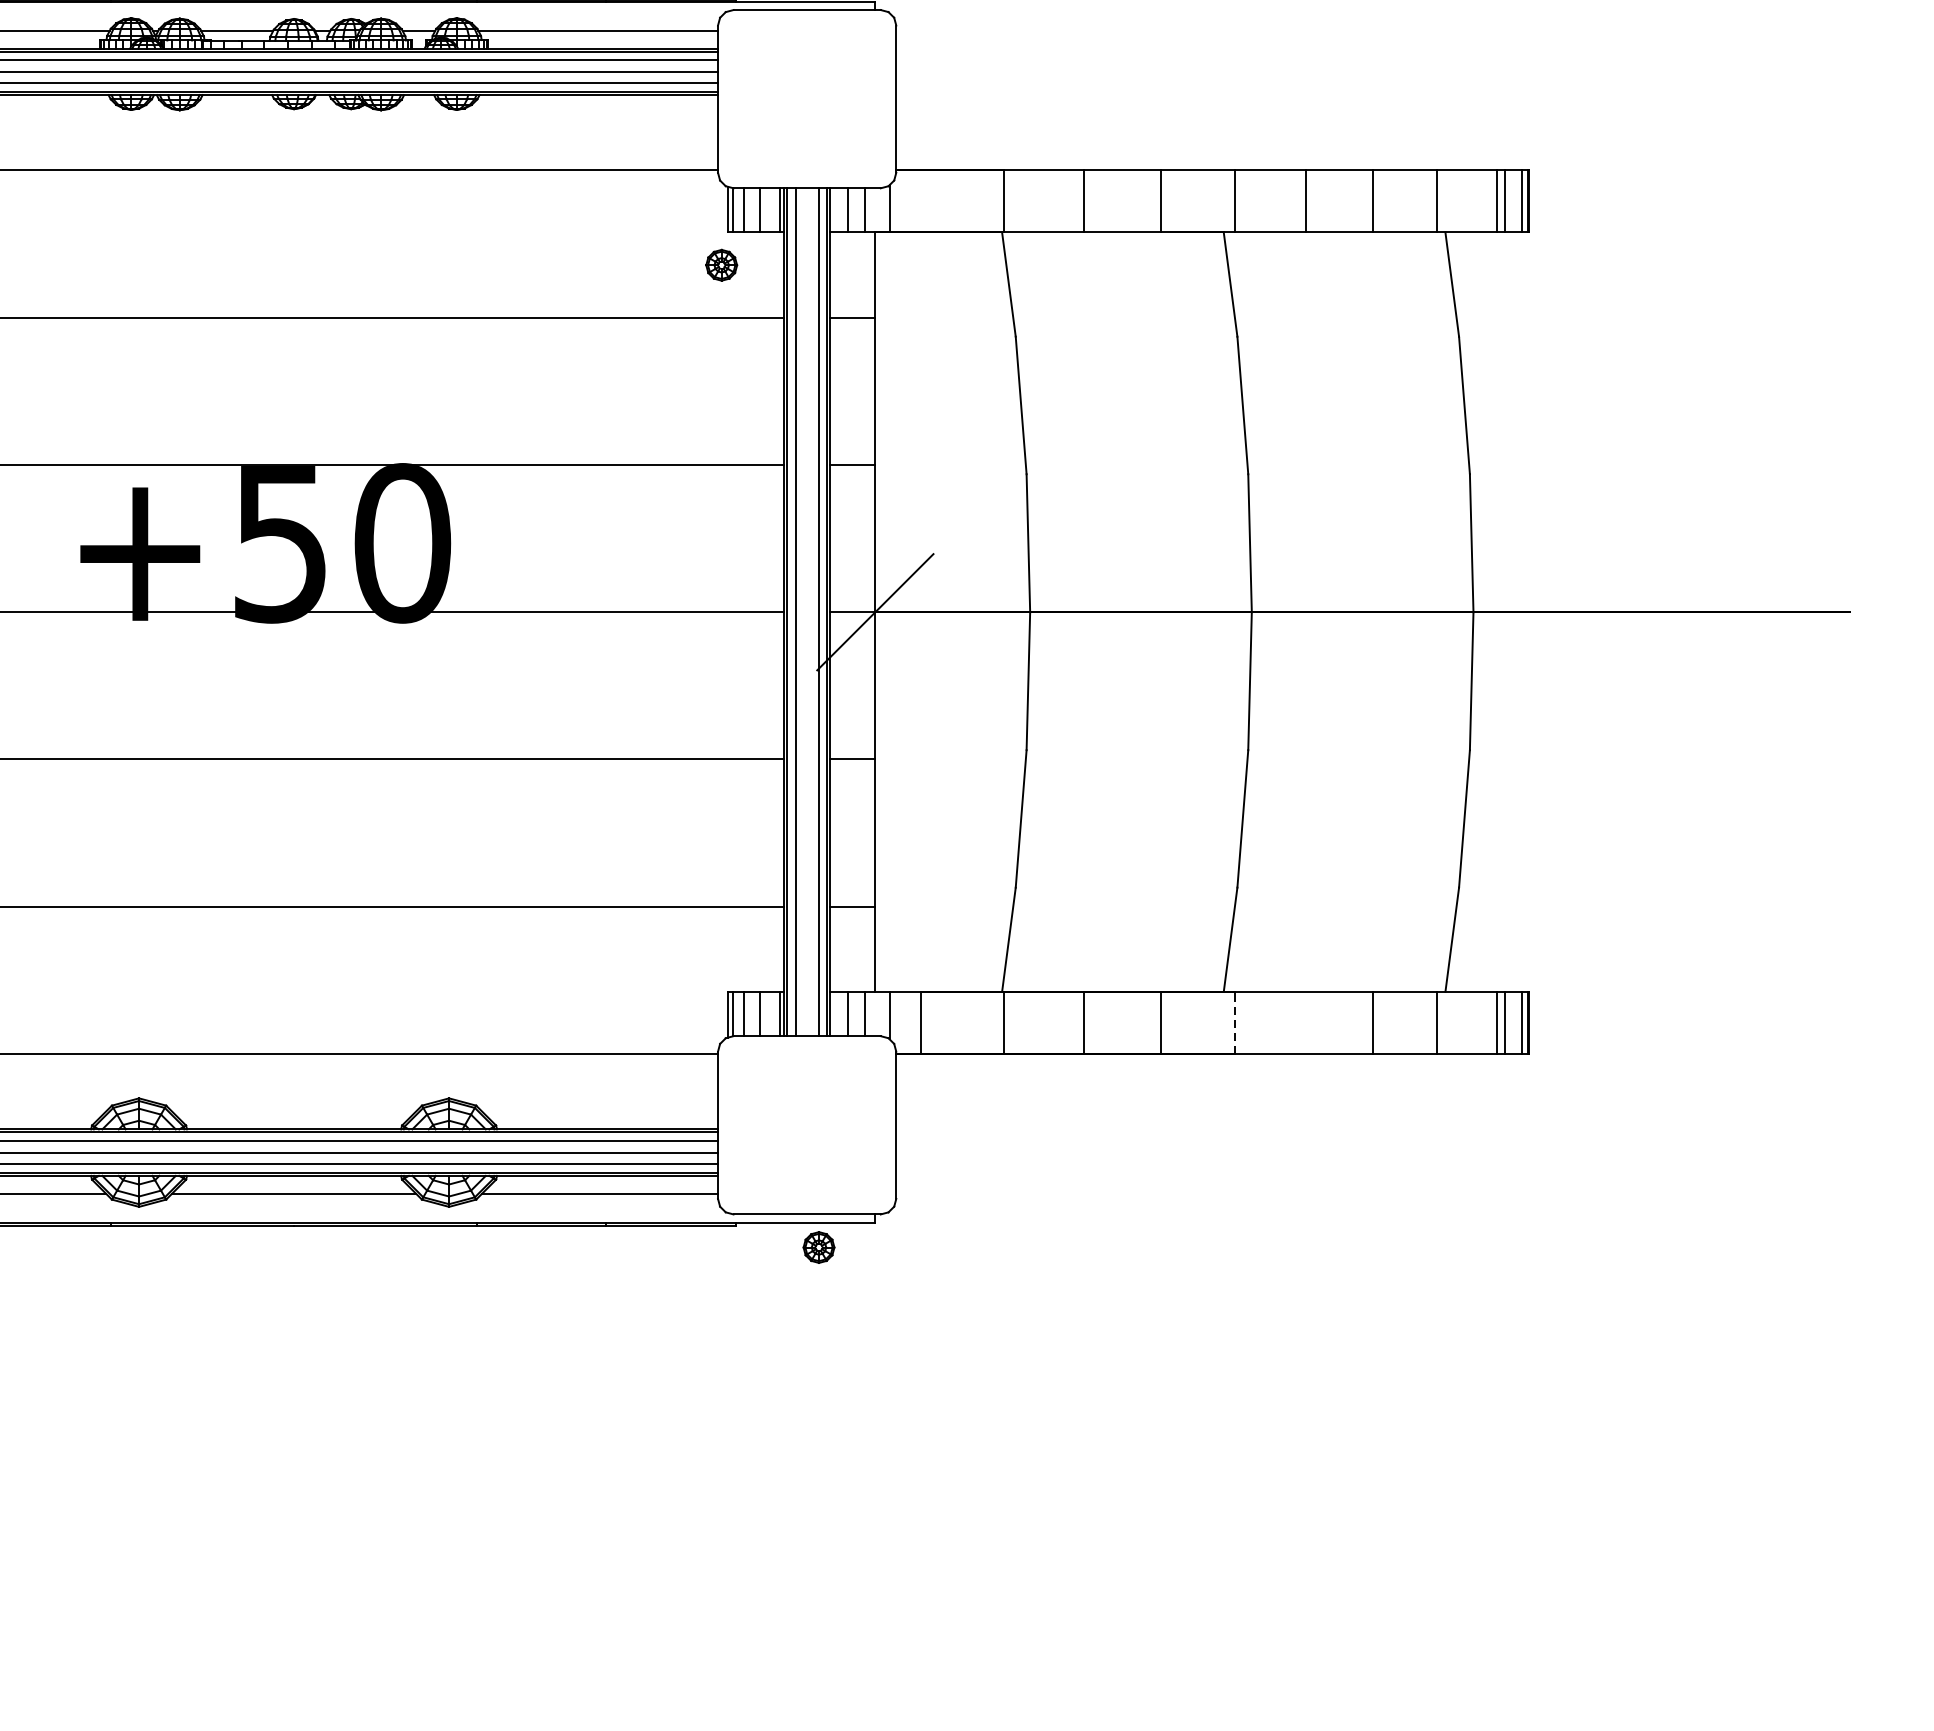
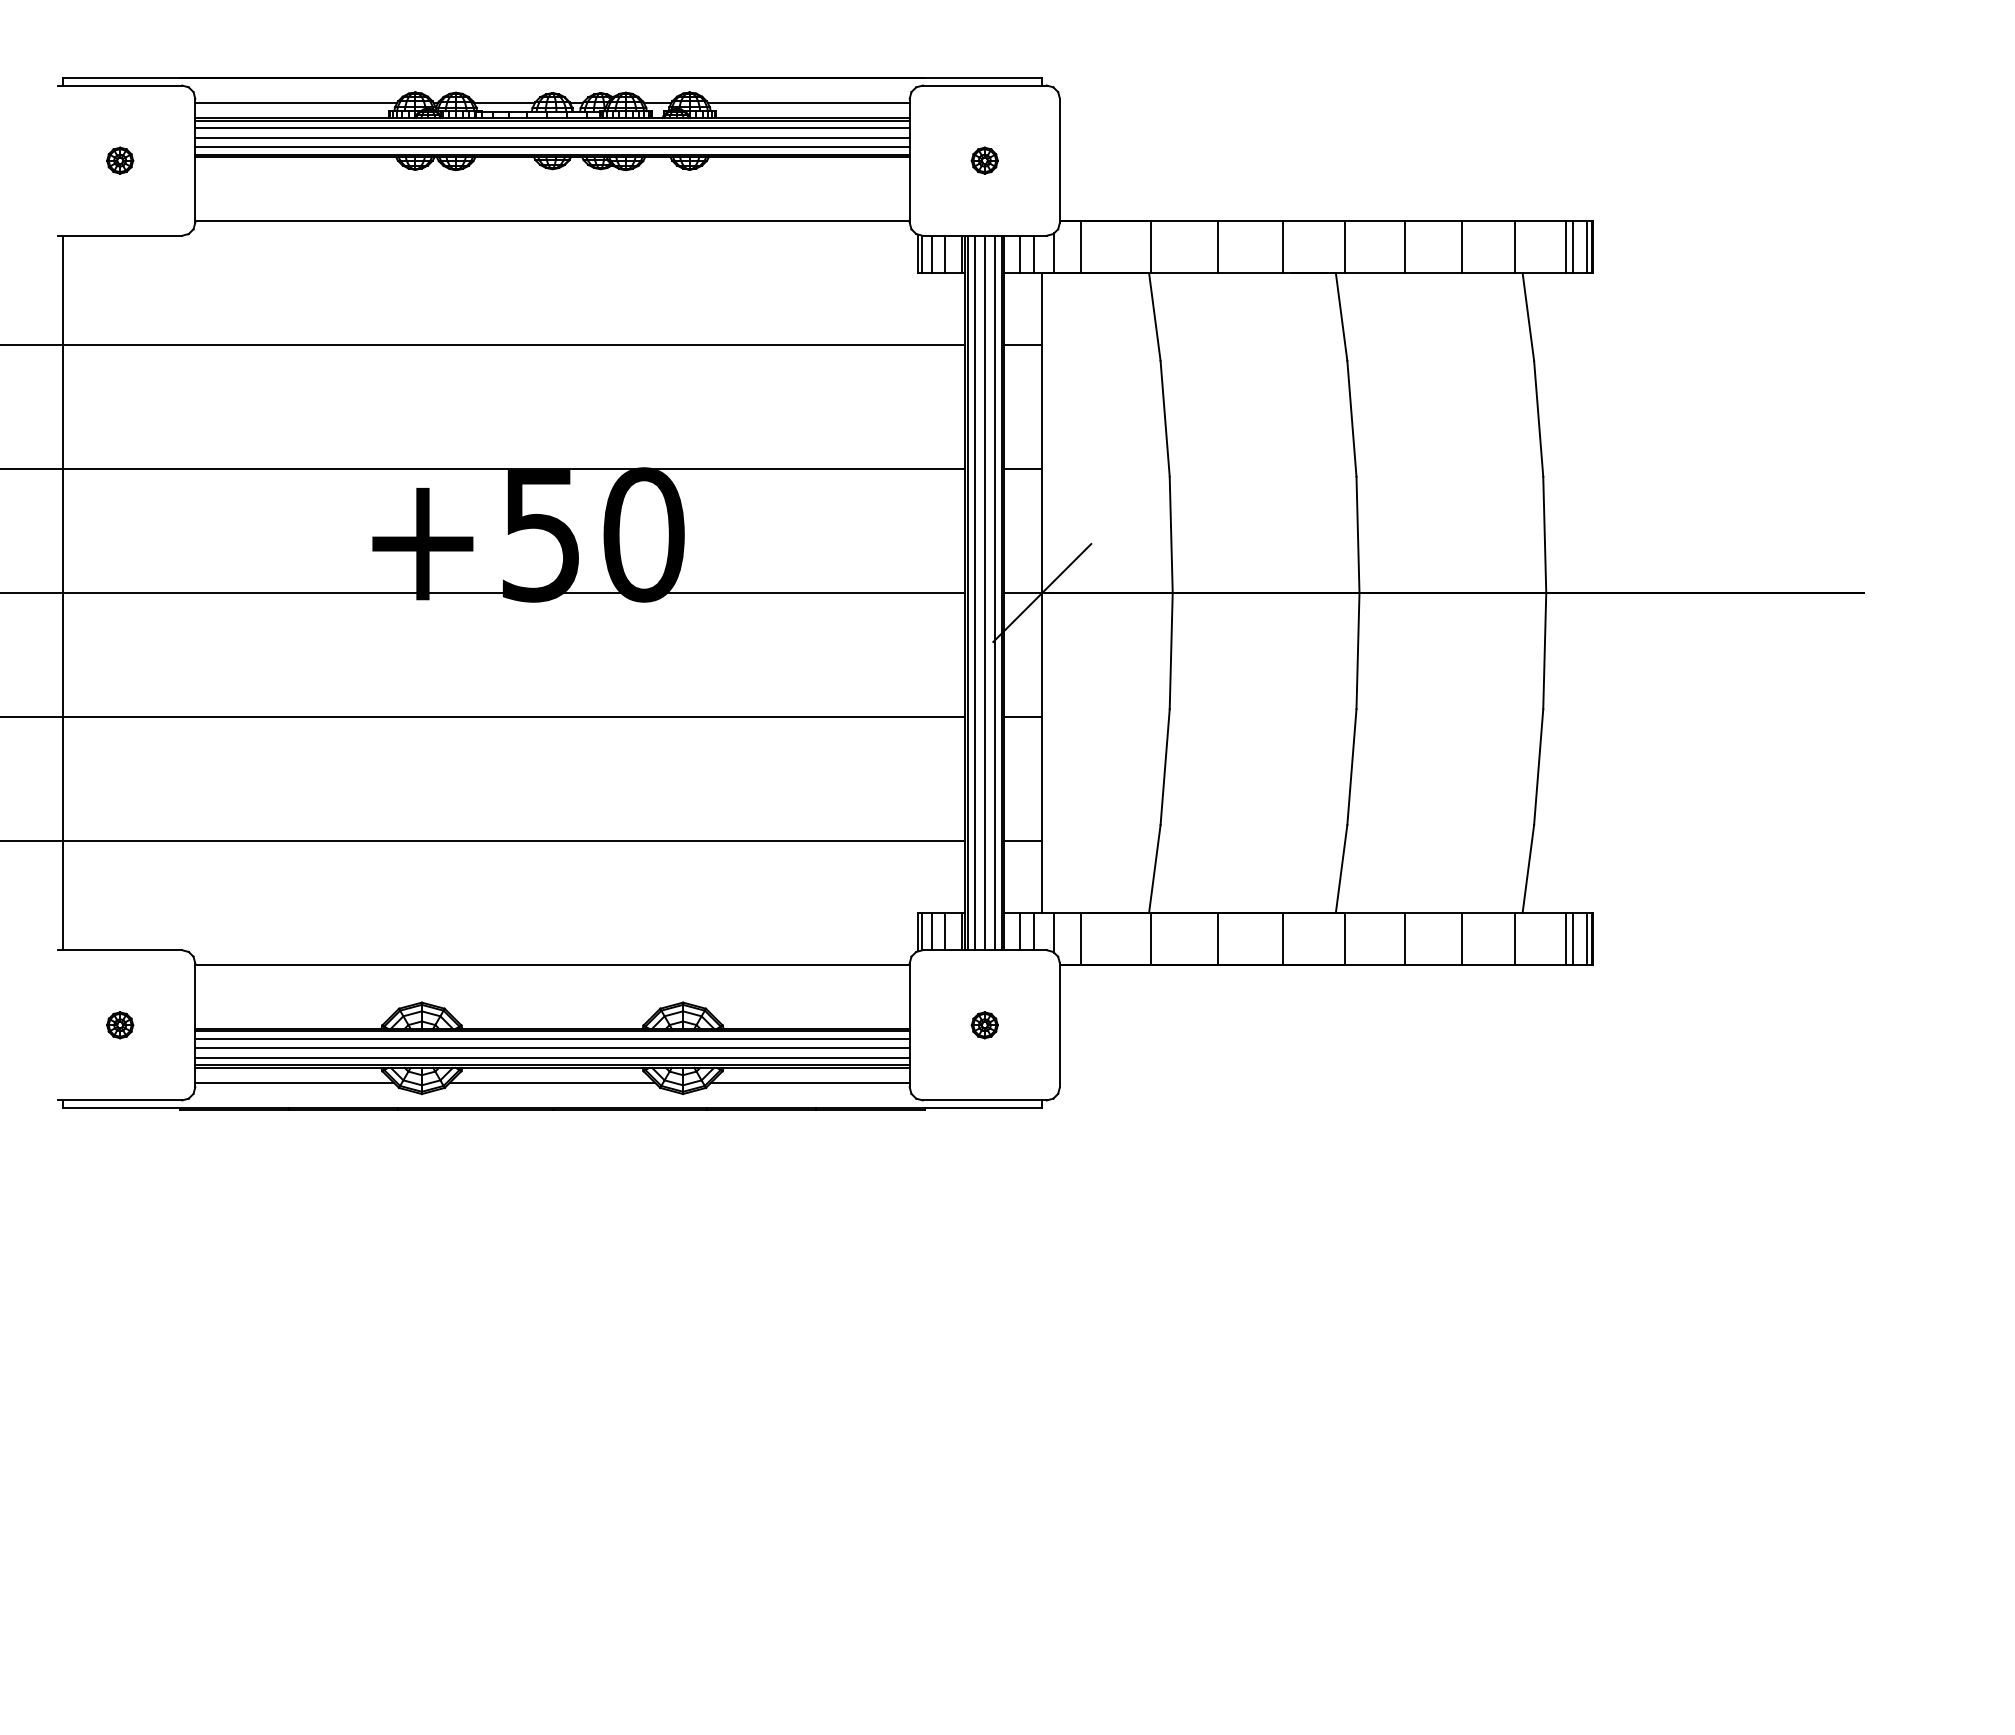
line: (921, 201) -> (1081, 246), added
part: (721, 265) -> (984, 160), moved
line: (806, 611) -> (984, 592), added
line: (1235, 1022) -> (1345, 938), dashed -> solid
line: (1305, 1022) -> (1404, 938), added
part: (818, 1247) -> (984, 1025), moved

